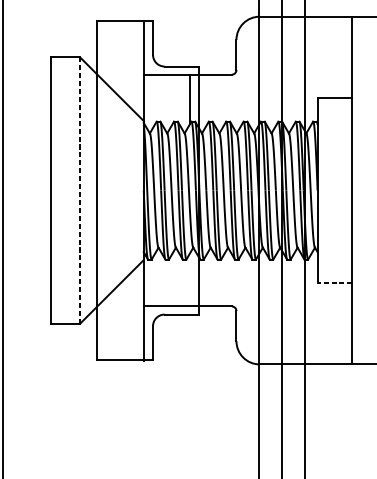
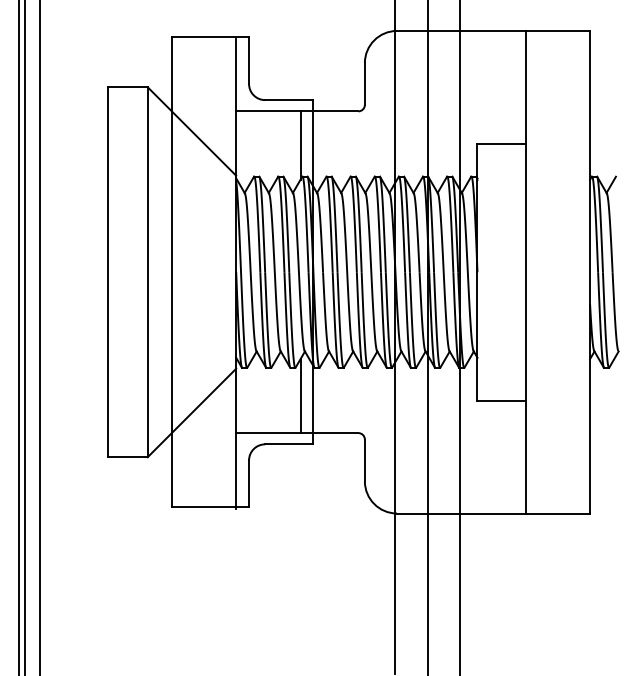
line: (79, 190) -> (147, 272), dashed -> solid
line: (190, 280) -> (300, 396), added
line: (334, 282) -> (501, 400), dashed -> solid

